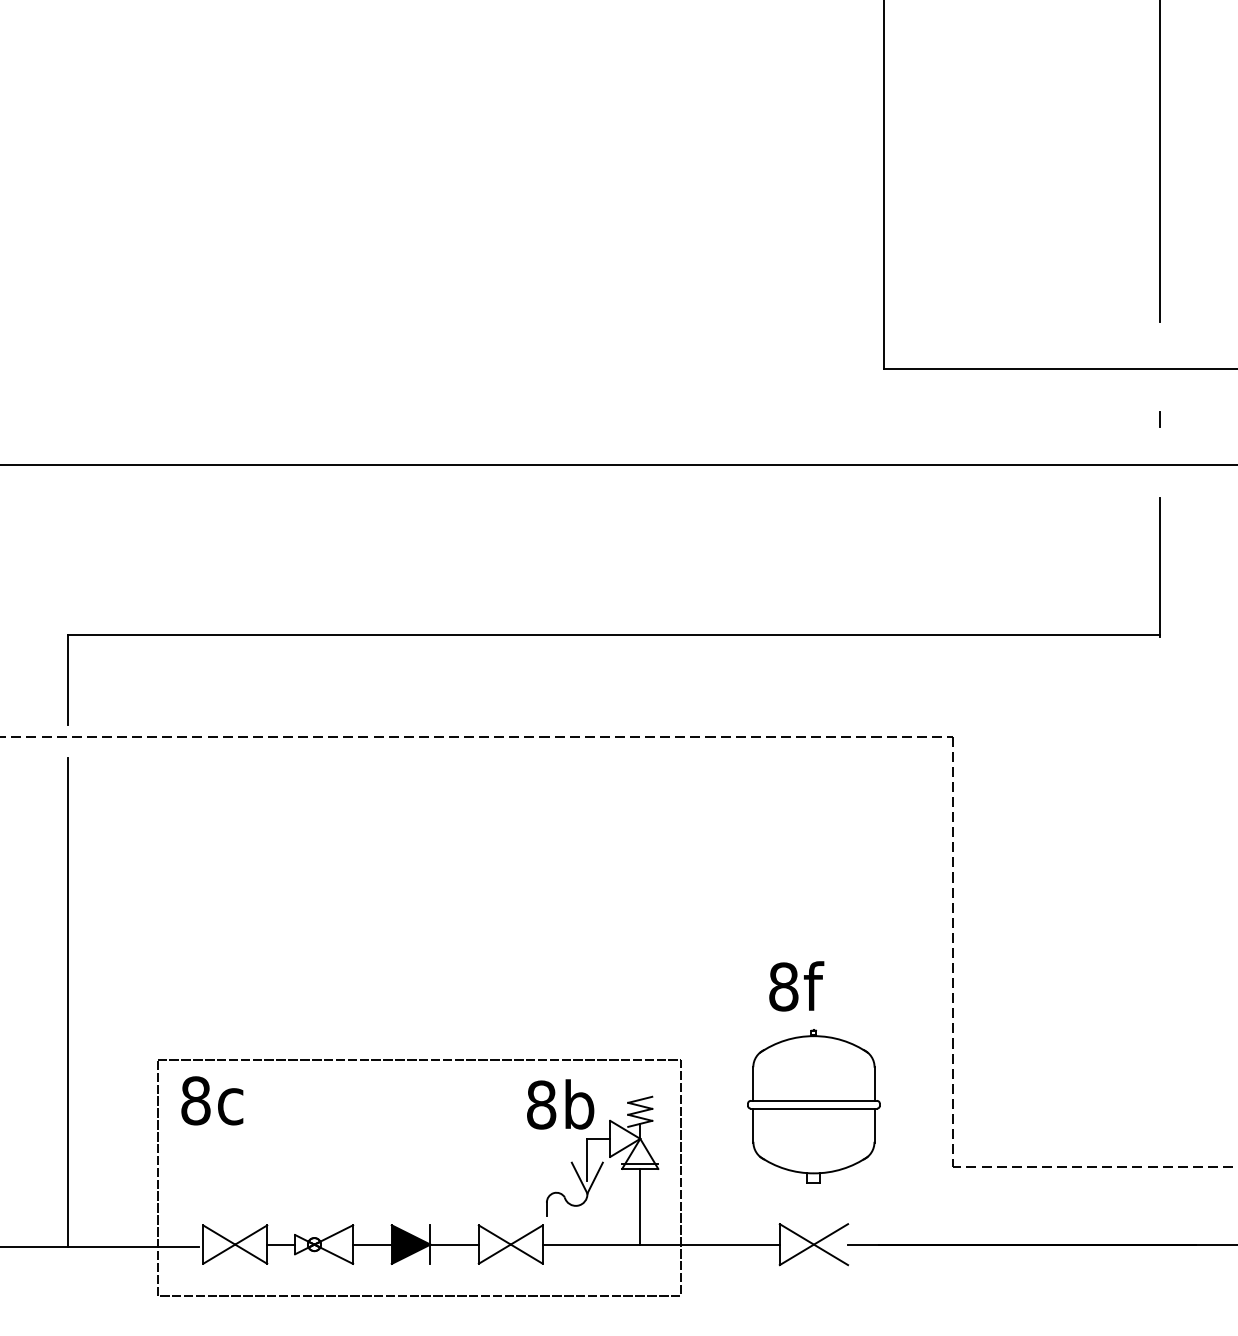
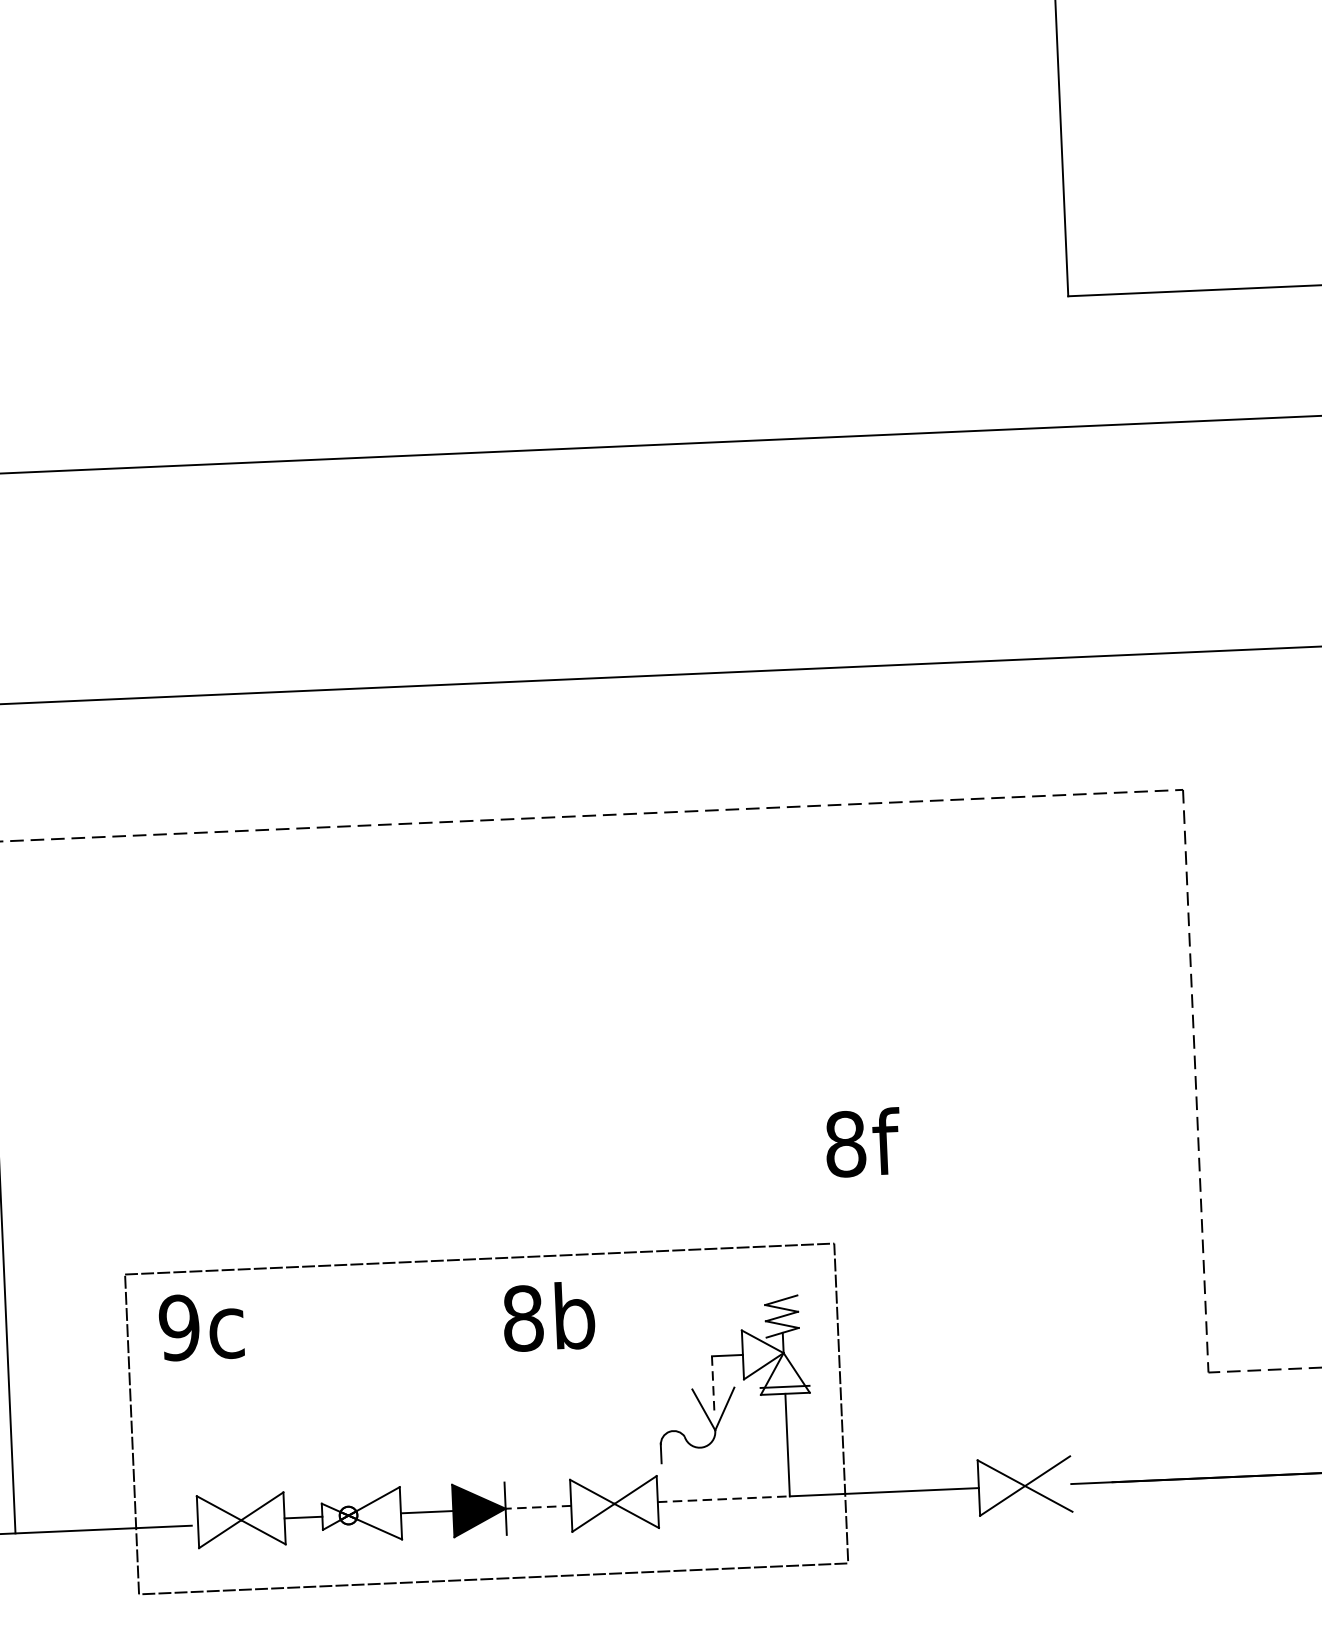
text: (796, 986) -> (862, 1142), moved
text: (195, 1100) -> (178, 1327), 8c -> 9c
text: (560, 1104) -> (548, 1316), moved
part: (813, 1106) -> (1016, 1299), removed
line: (587, 1159) -> (713, 1384), solid -> dashed
line: (454, 1244) -> (538, 1507), solid -> dashed
line: (591, 1244) -> (723, 1499), solid -> dashed

